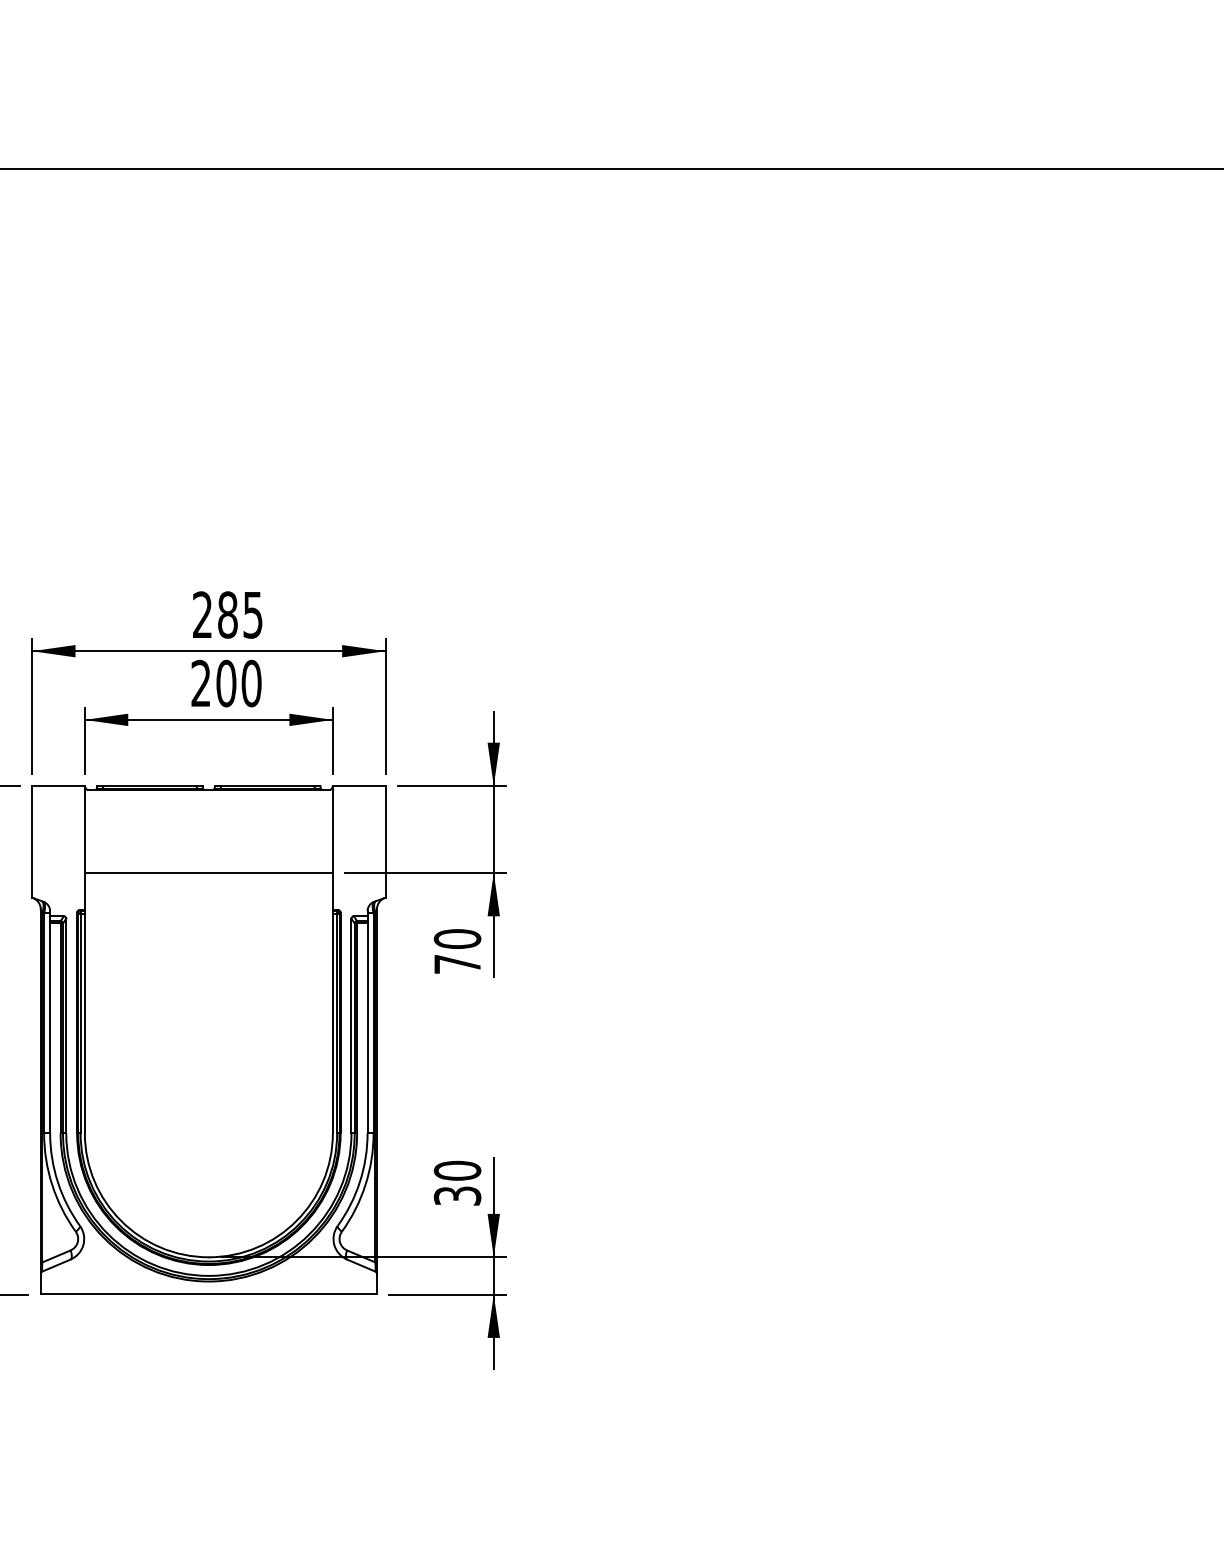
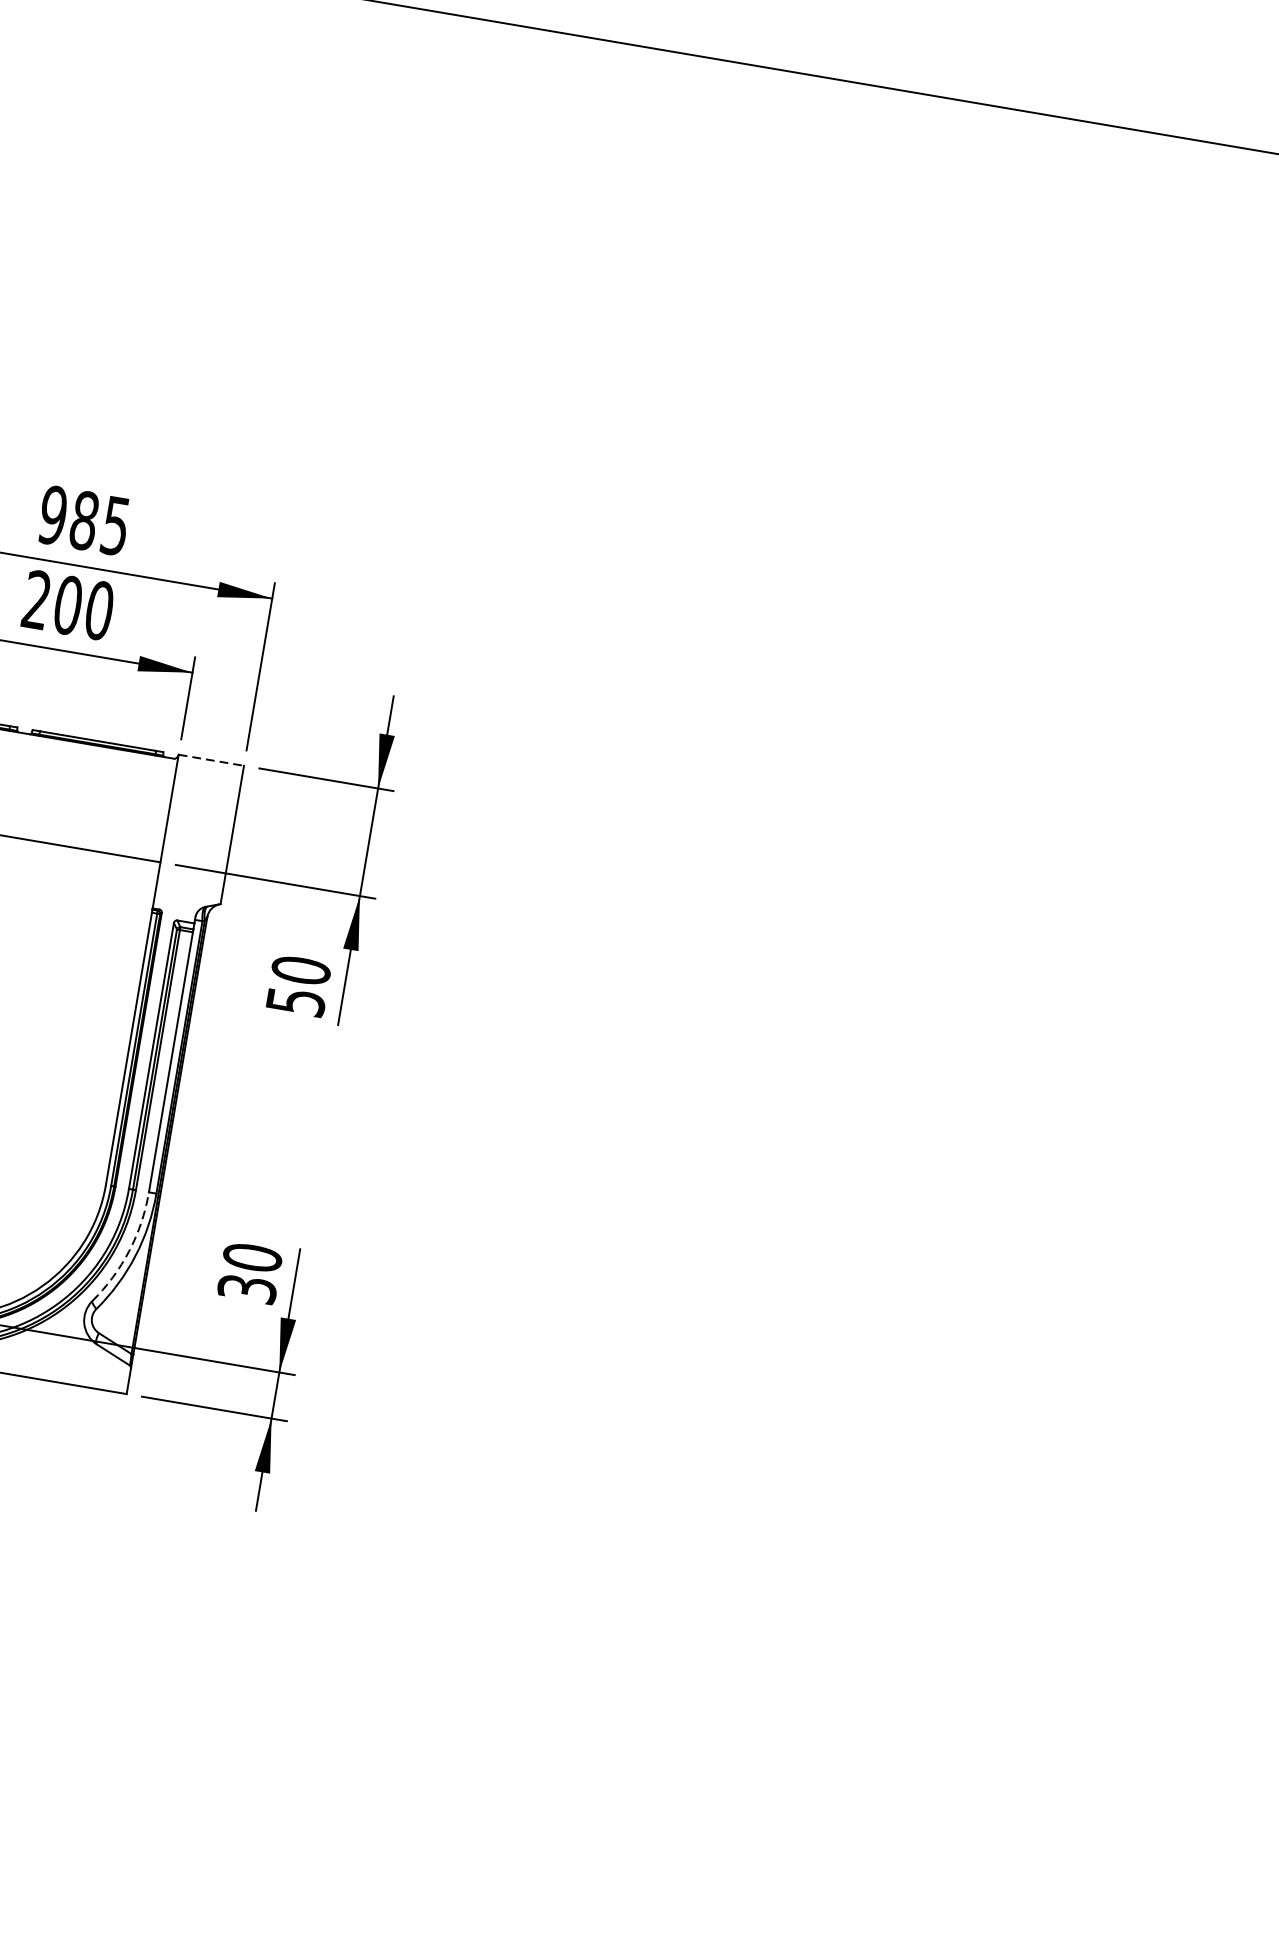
text: (202, 614) -> (53, 514), 285 -> 985
line: (359, 786) -> (211, 760), solid -> dashed
text: (457, 964) -> (295, 1001), 70 -> 50
arc: (359, 1181) -> (128, 1250), solid -> dashed

